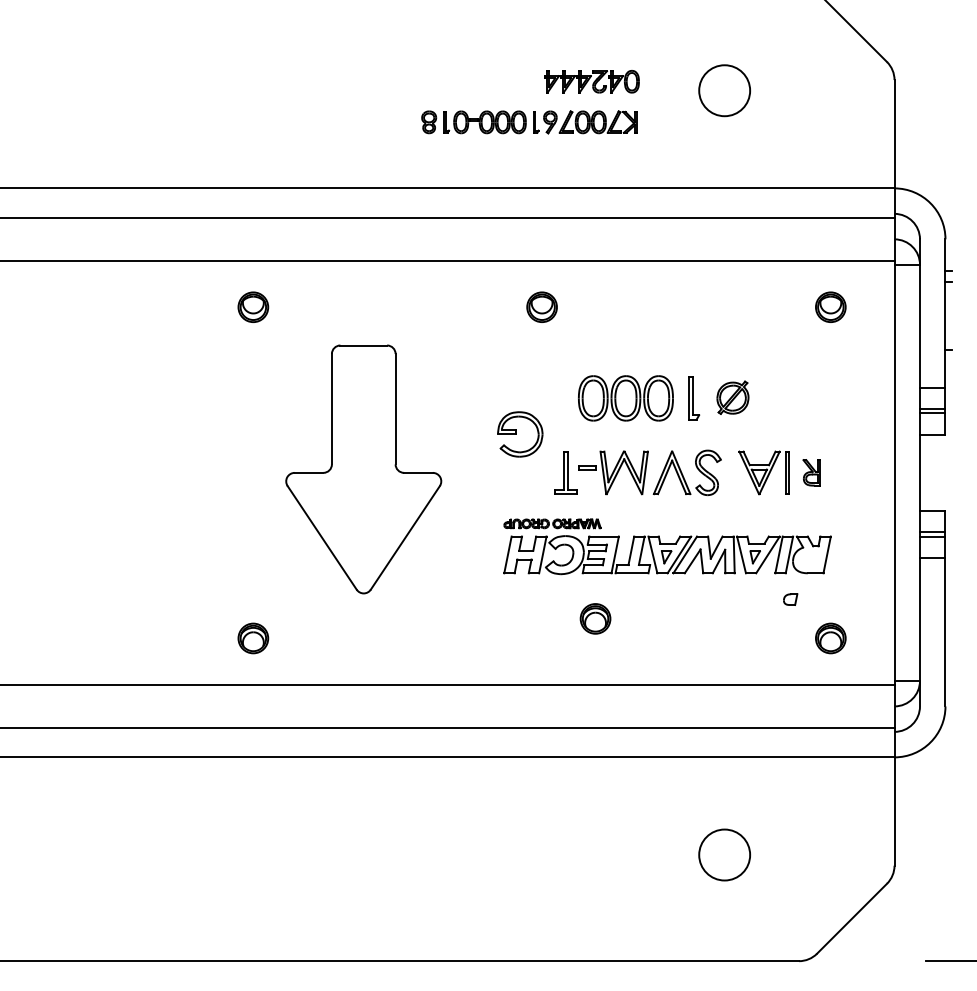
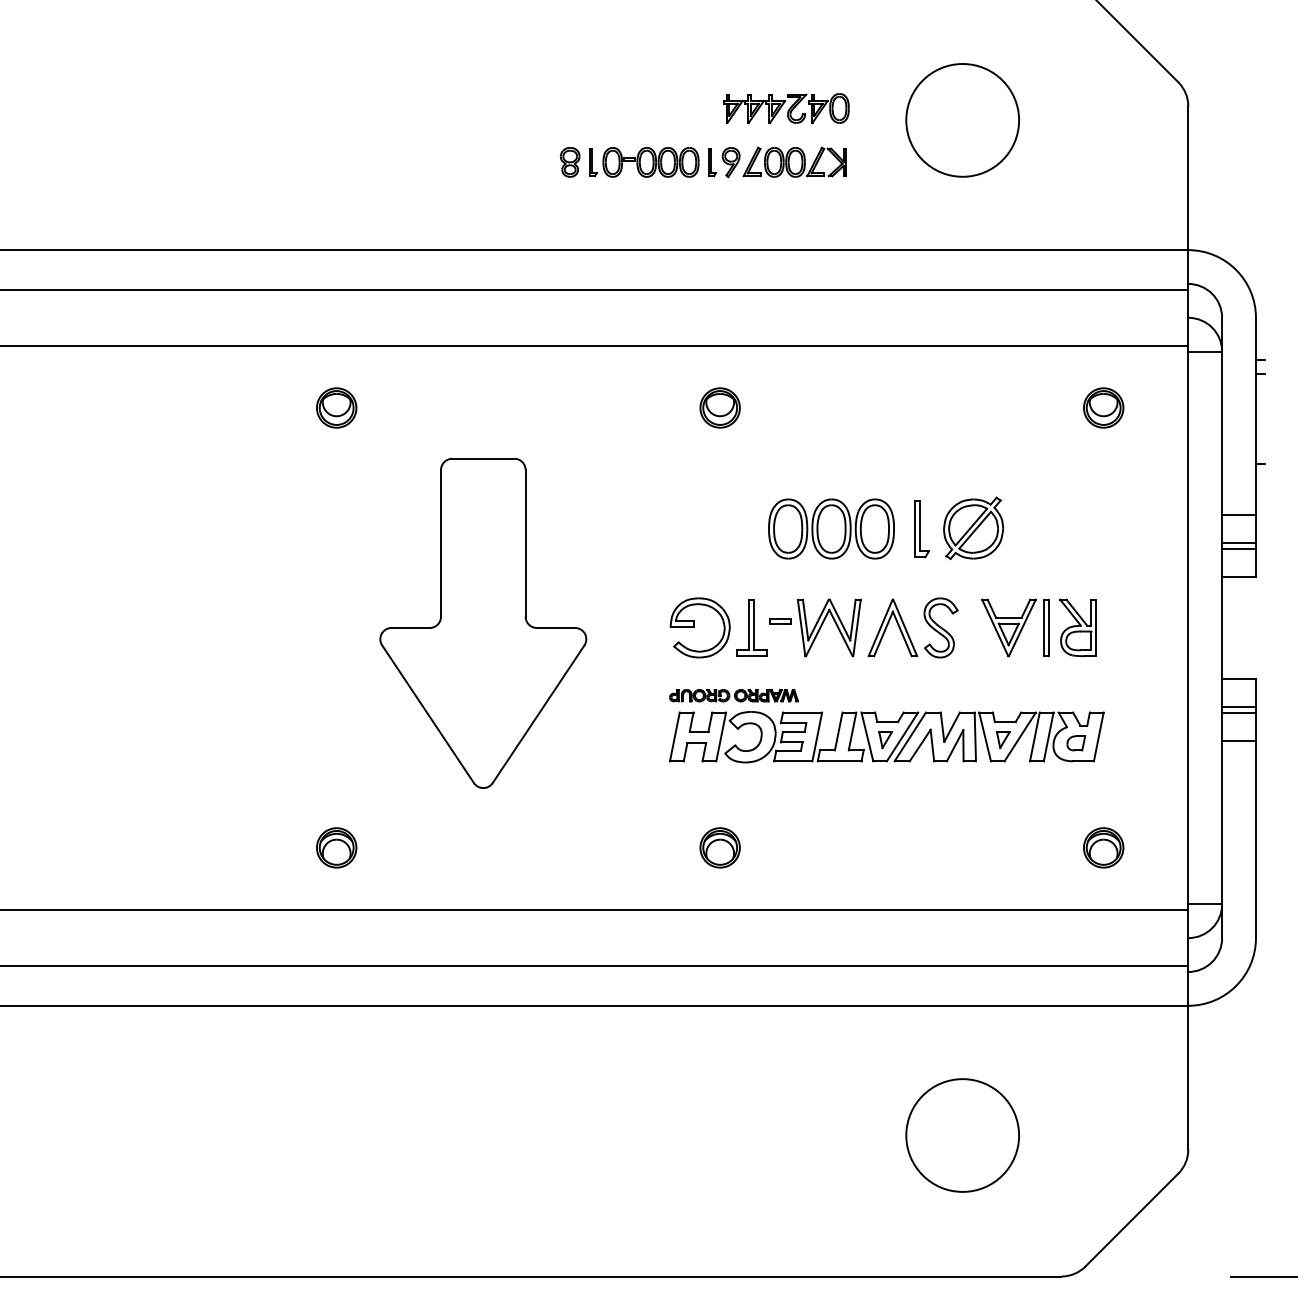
circle: (724, 90) -> (962, 120), size x1.67
part: (732, 397) -> (973, 527), size x1.43
part: (519, 434) -> (699, 627), moved
part: (811, 472) -> (1077, 627), size x1.67
part: (790, 599) -> (1076, 743), moved
part: (595, 618) -> (719, 847), moved
circle: (724, 855) -> (962, 1135), size x1.67

